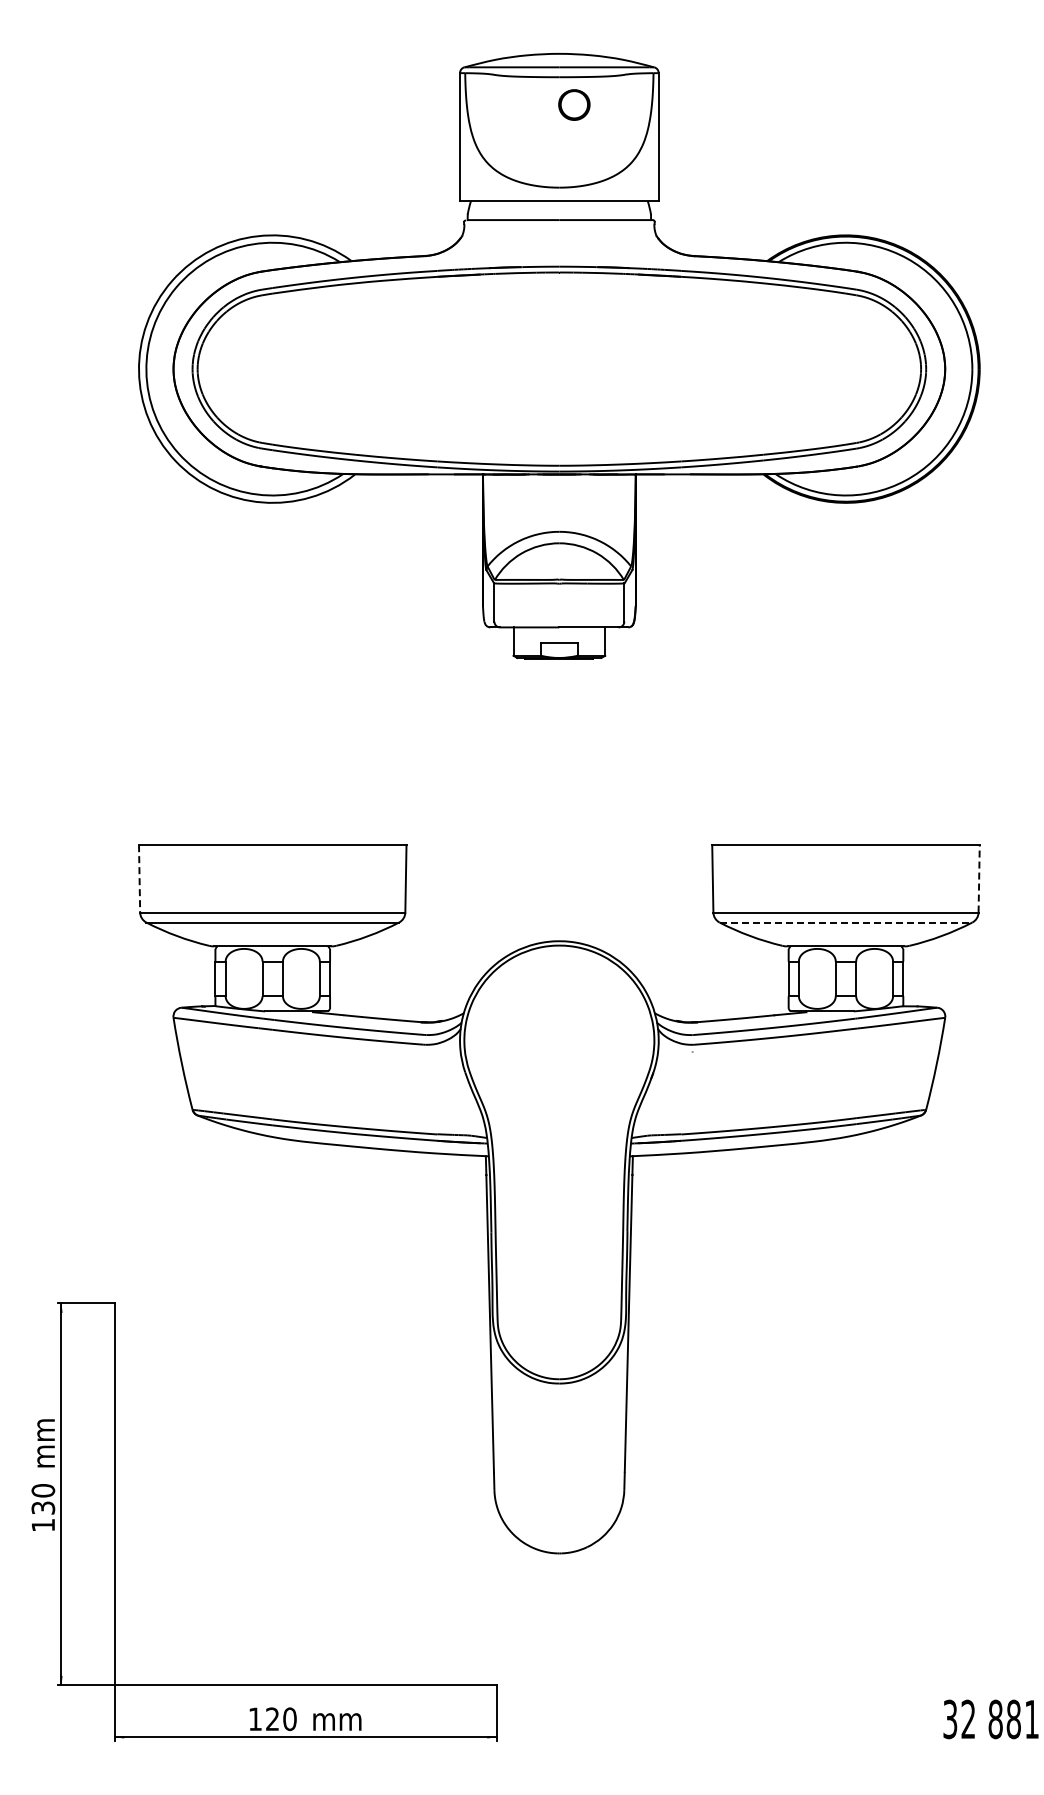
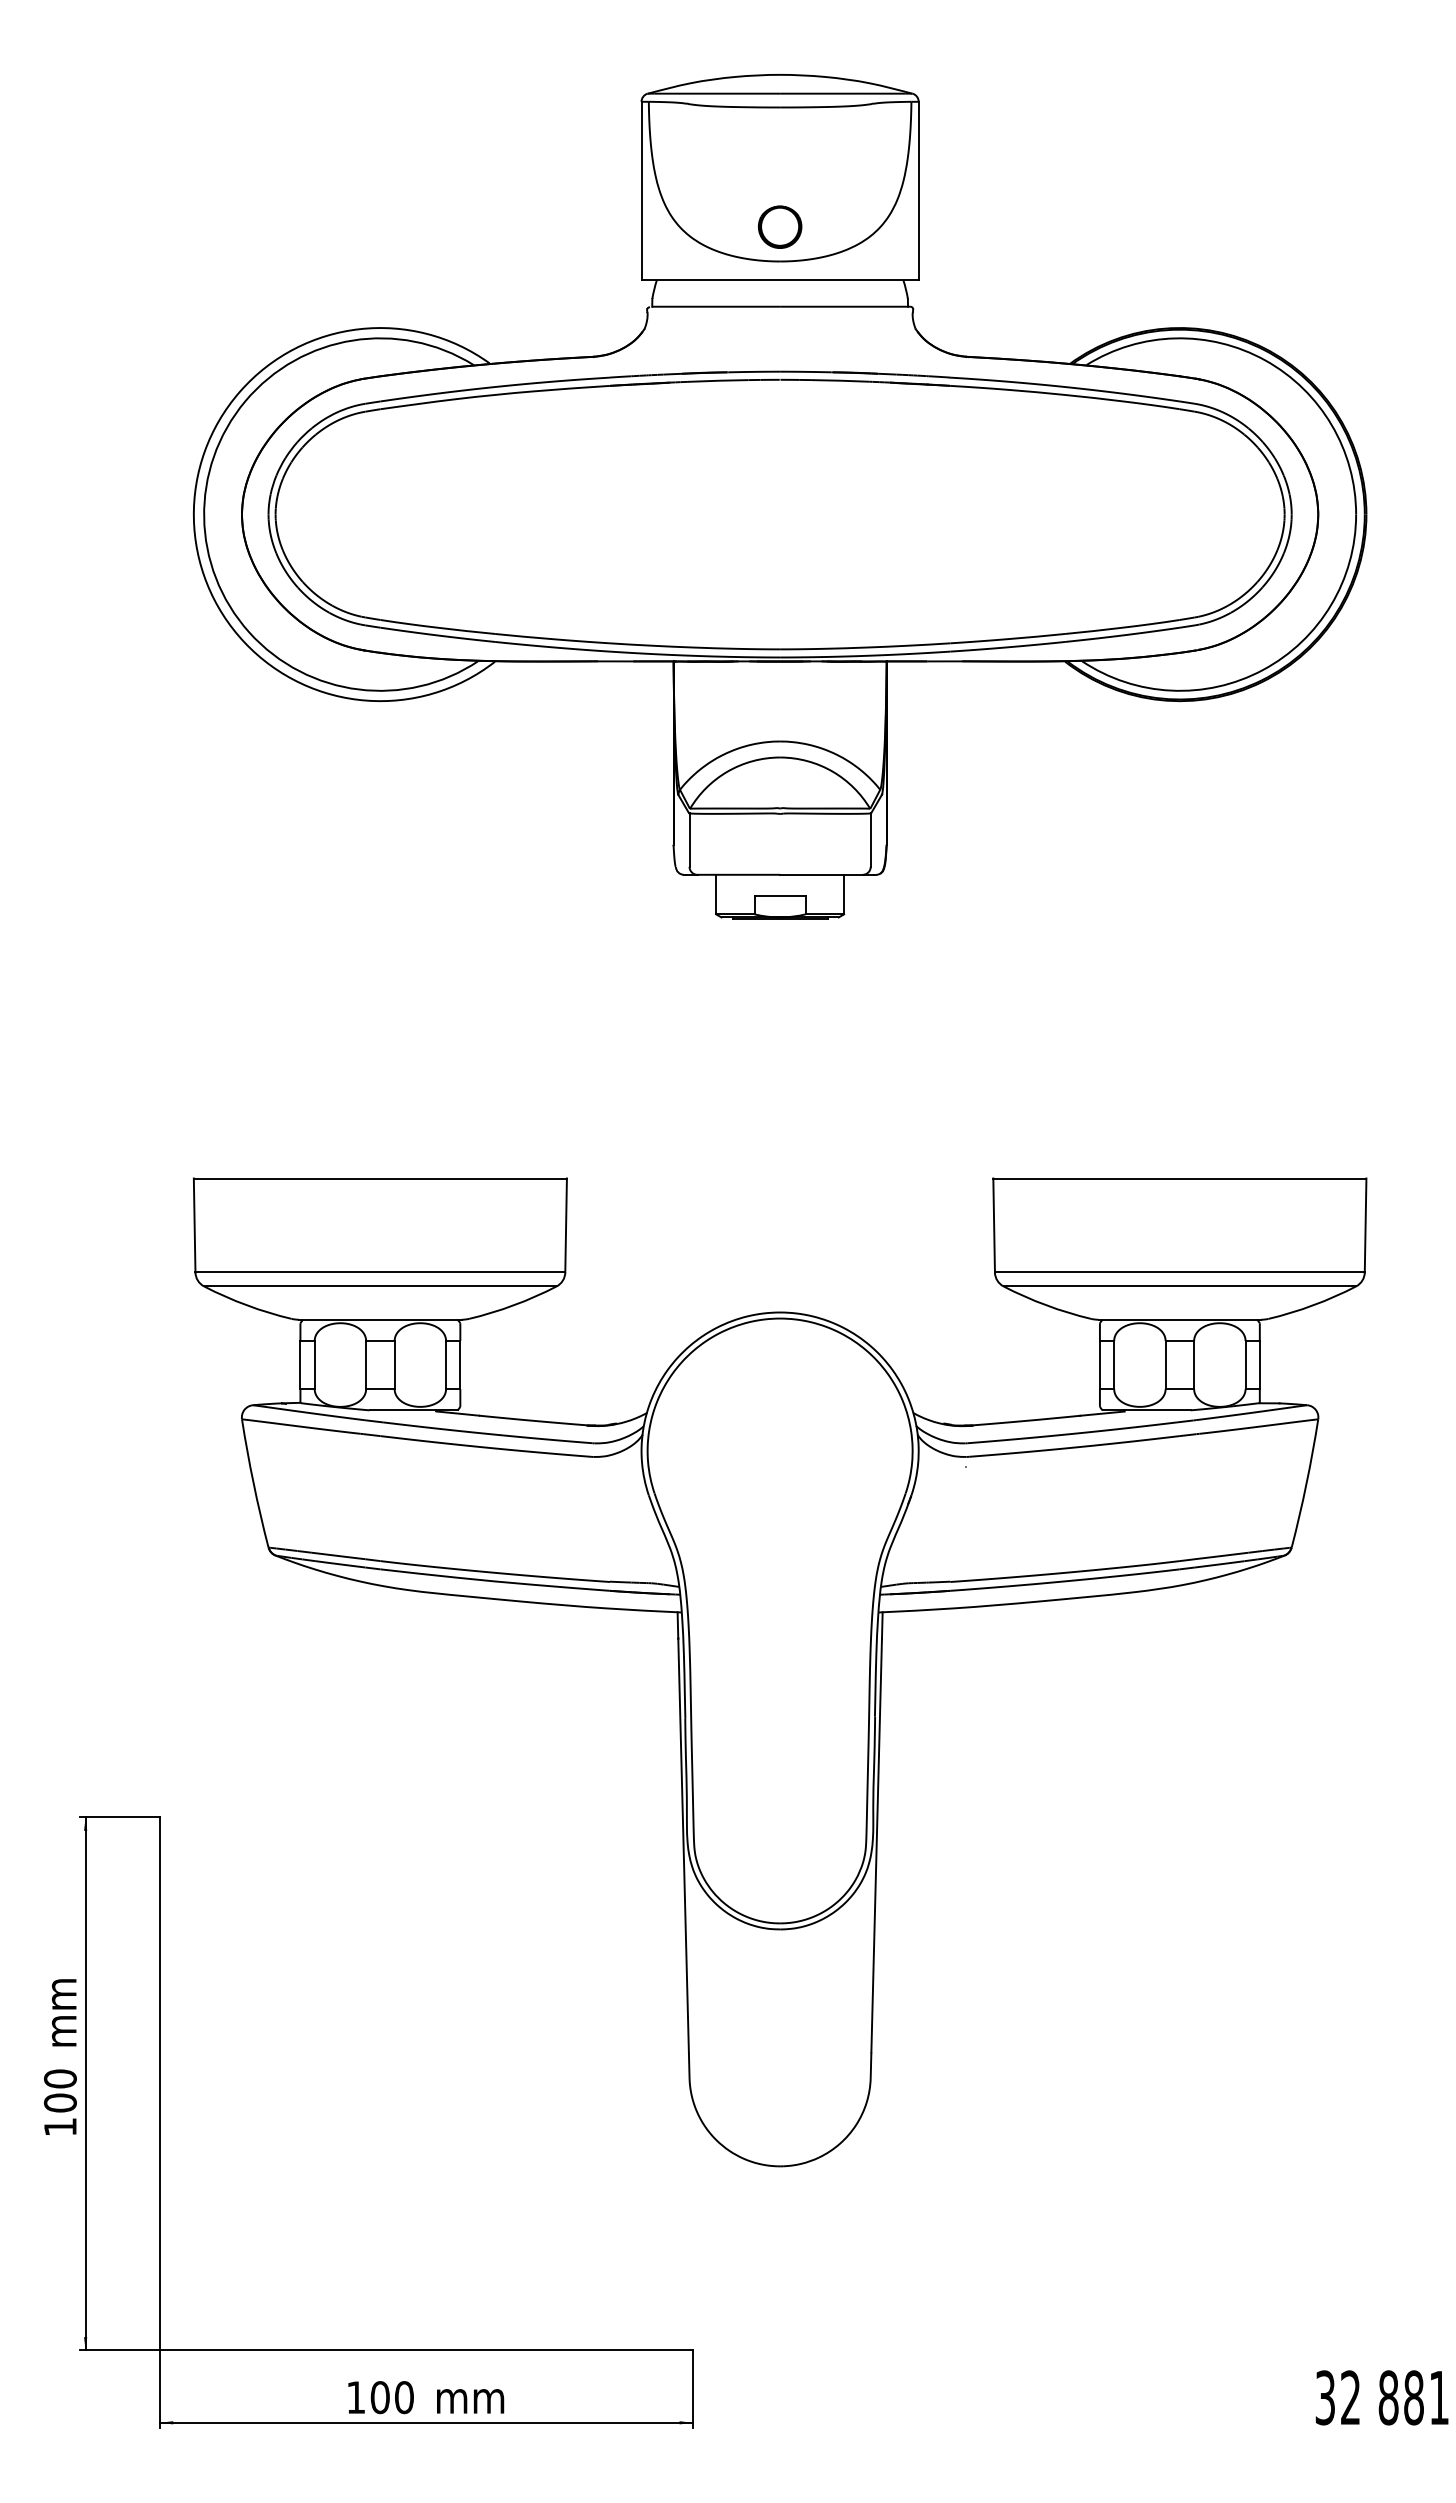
part: (574, 104) -> (780, 226), moved
line: (139, 878) -> (194, 1225), dashed -> solid
line: (979, 878) -> (1366, 1225), dashed -> solid
line: (846, 922) -> (1180, 1286), dashed -> solid
text: (43, 1507) -> (60, 2102), 130 -> 100
text: (272, 1719) -> (380, 2397), 120 -> 100

